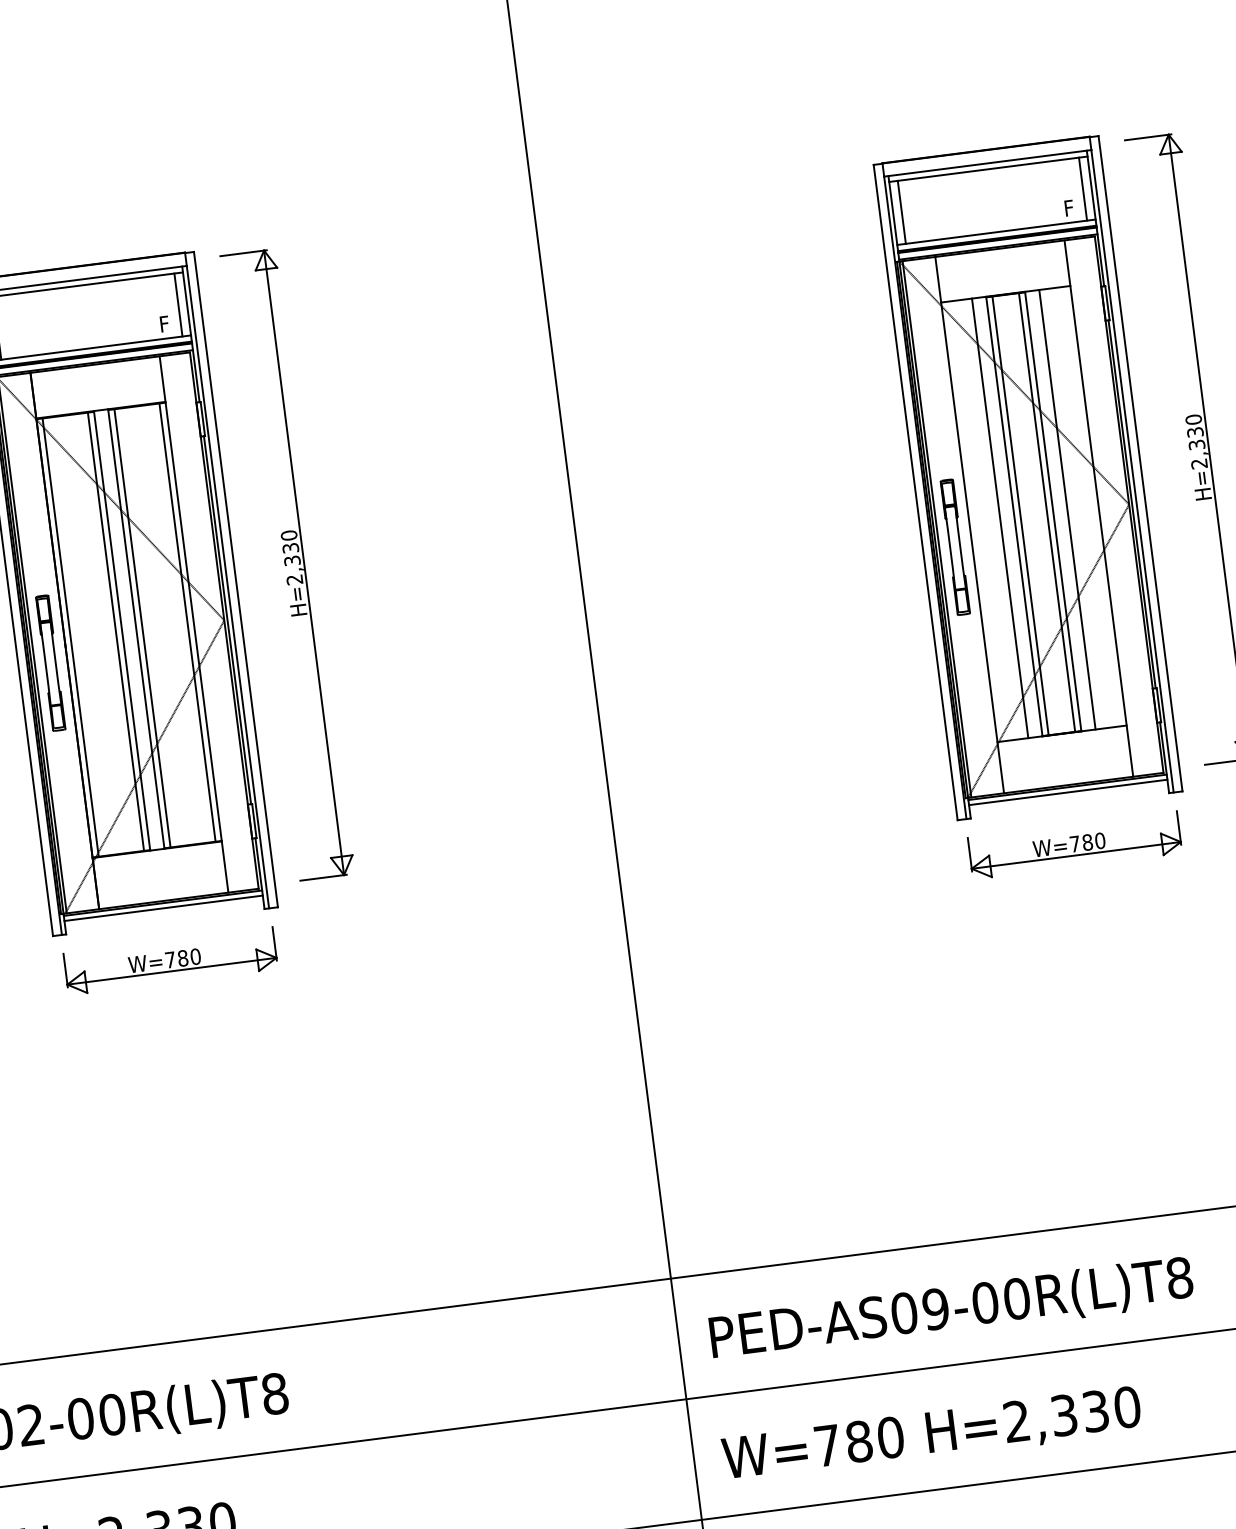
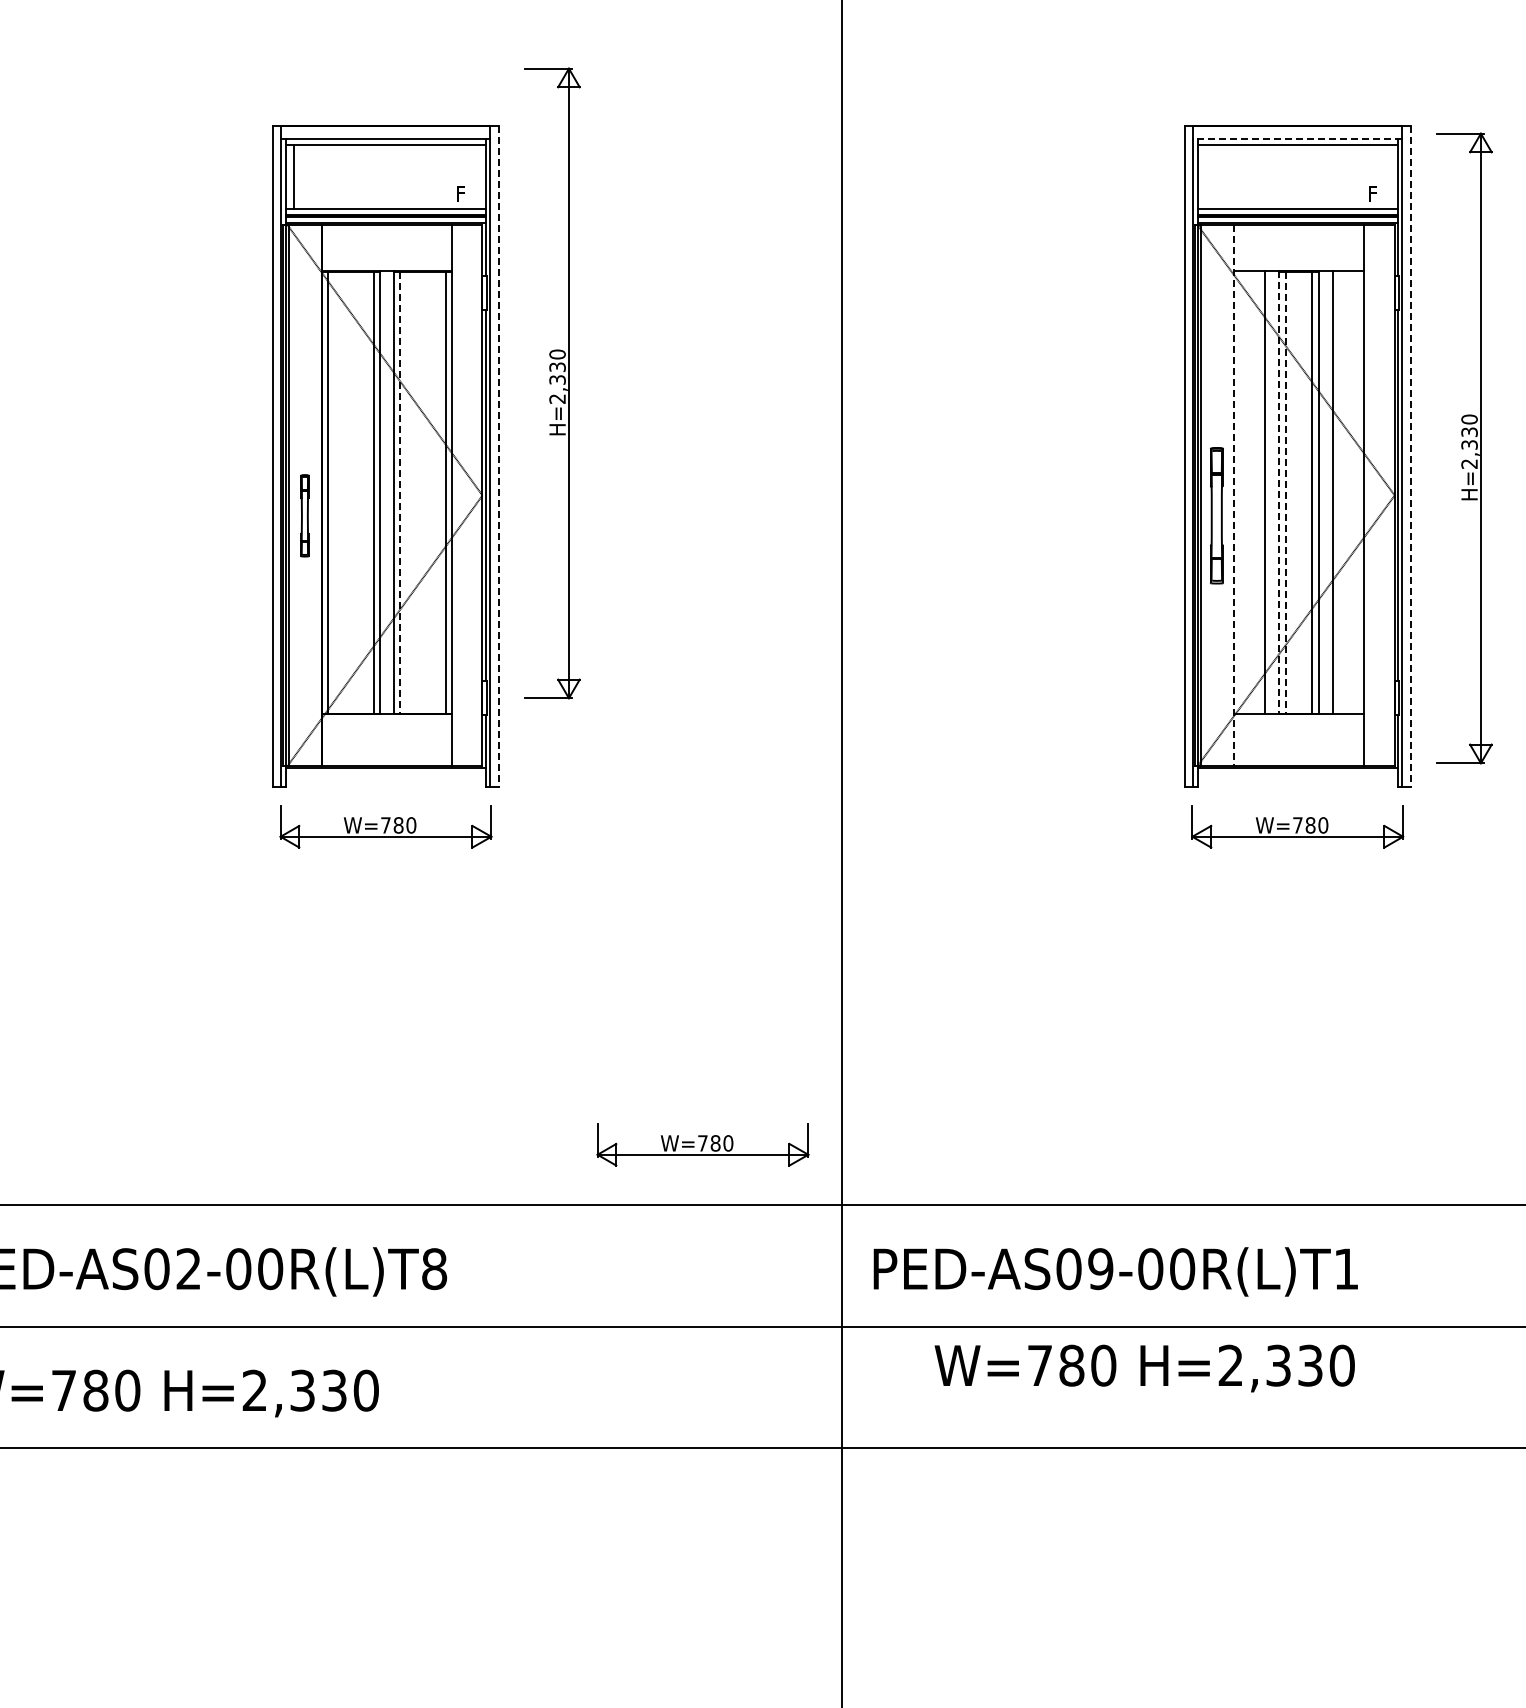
line: (987, 163) -> (1297, 139), solid -> dashed
line: (1083, 188) -> (1389, 176), removed
line: (901, 212) -> (1206, 176), removed
line: (178, 304) -> (477, 176), removed
line: (1140, 463) -> (1411, 456), solid -> dashed
line: (1014, 516) -> (1279, 492), solid -> dashed
line: (1020, 516) -> (1285, 493), solid -> dashed
line: (969, 526) -> (1233, 496), solid -> dashed
part: (287, 564) -> (552, 383), moved
line: (236, 579) -> (499, 456), solid -> dashed
line: (142, 627) -> (400, 492), solid -> dashed
part: (50, 662) -> (304, 515), size x0.6
line: (1068, 792) -> (1297, 773), removed
line: (163, 908) -> (385, 773), removed
part: (525, 1236) -> (702, 1144), added
text: (1179, 1278) -> (1346, 1269), PED-AS09-00R(L)T8 -> PED-AS09-00R(L)T1
text: (931, 1435) -> (1144, 1368), moved

